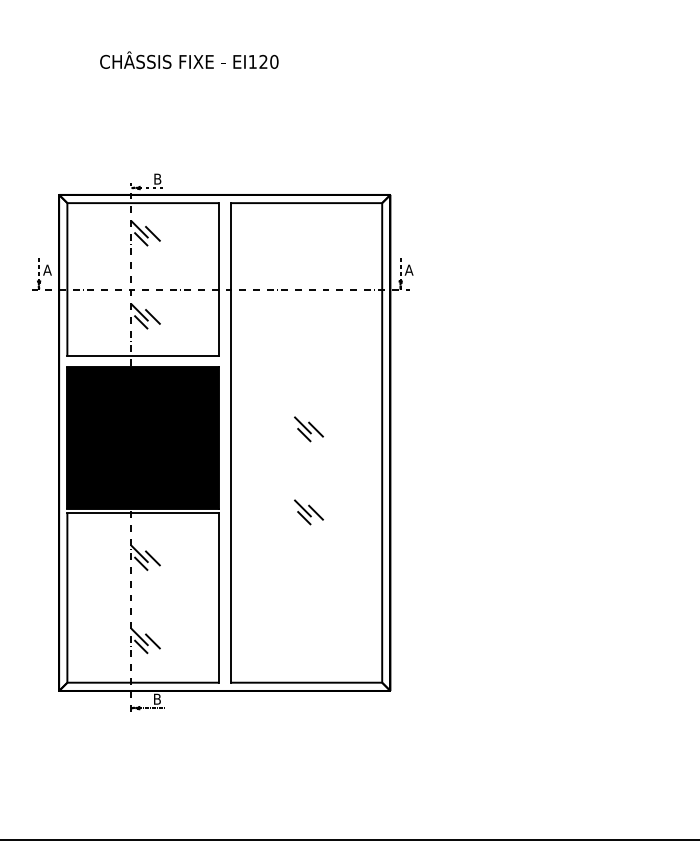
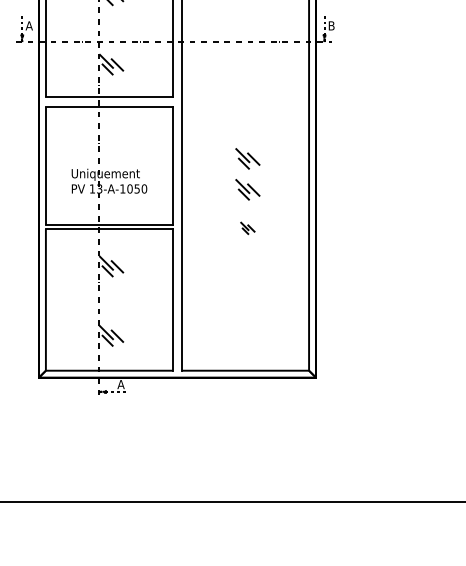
text: (408, 269) -> (331, 25), A -> B
fill: (143, 437) -> (109, 165), removed
part: (308, 466) -> (247, 189), added
part: (308, 512) -> (247, 228), size x0.6
text: (157, 698) -> (121, 383), B -> A

